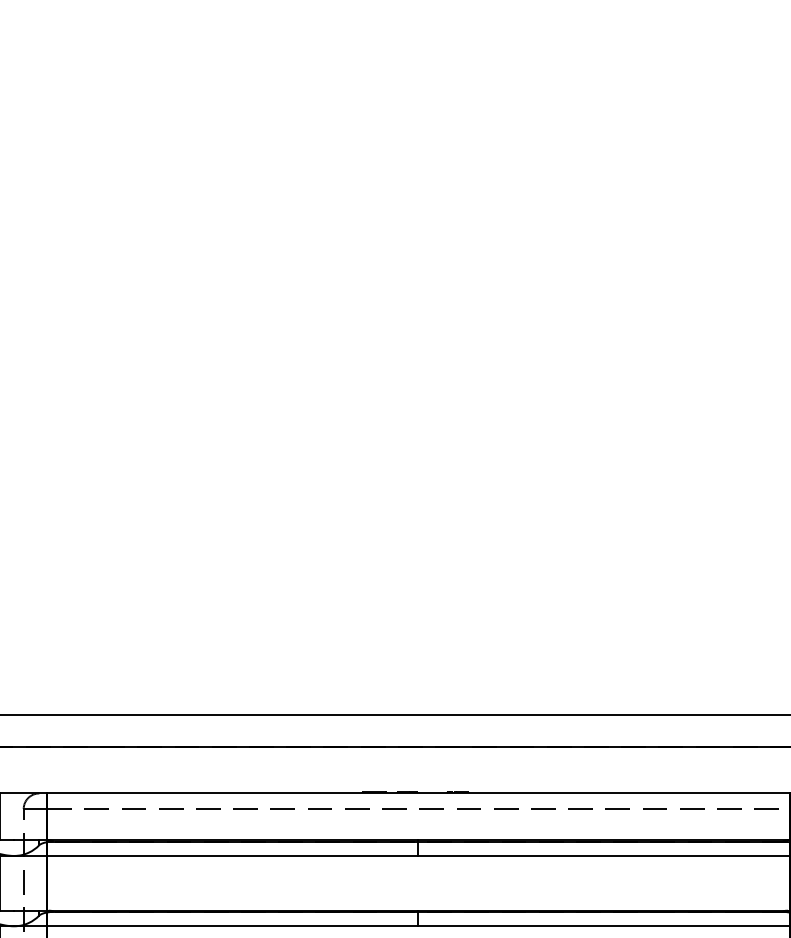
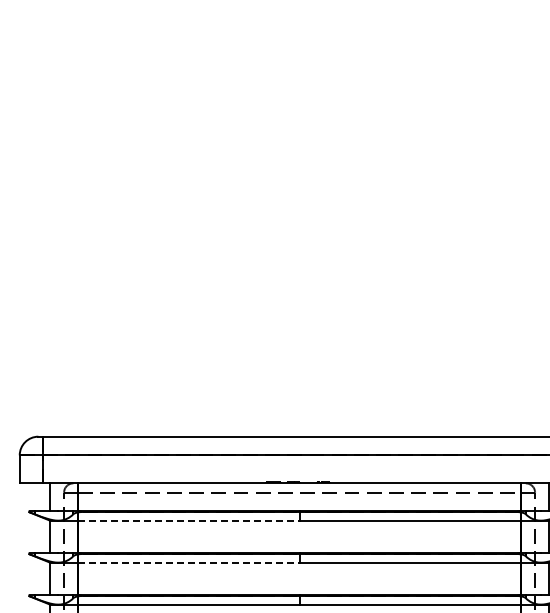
line: (232, 855) -> (188, 520), solid -> dashed
line: (232, 926) -> (188, 562), solid -> dashed

